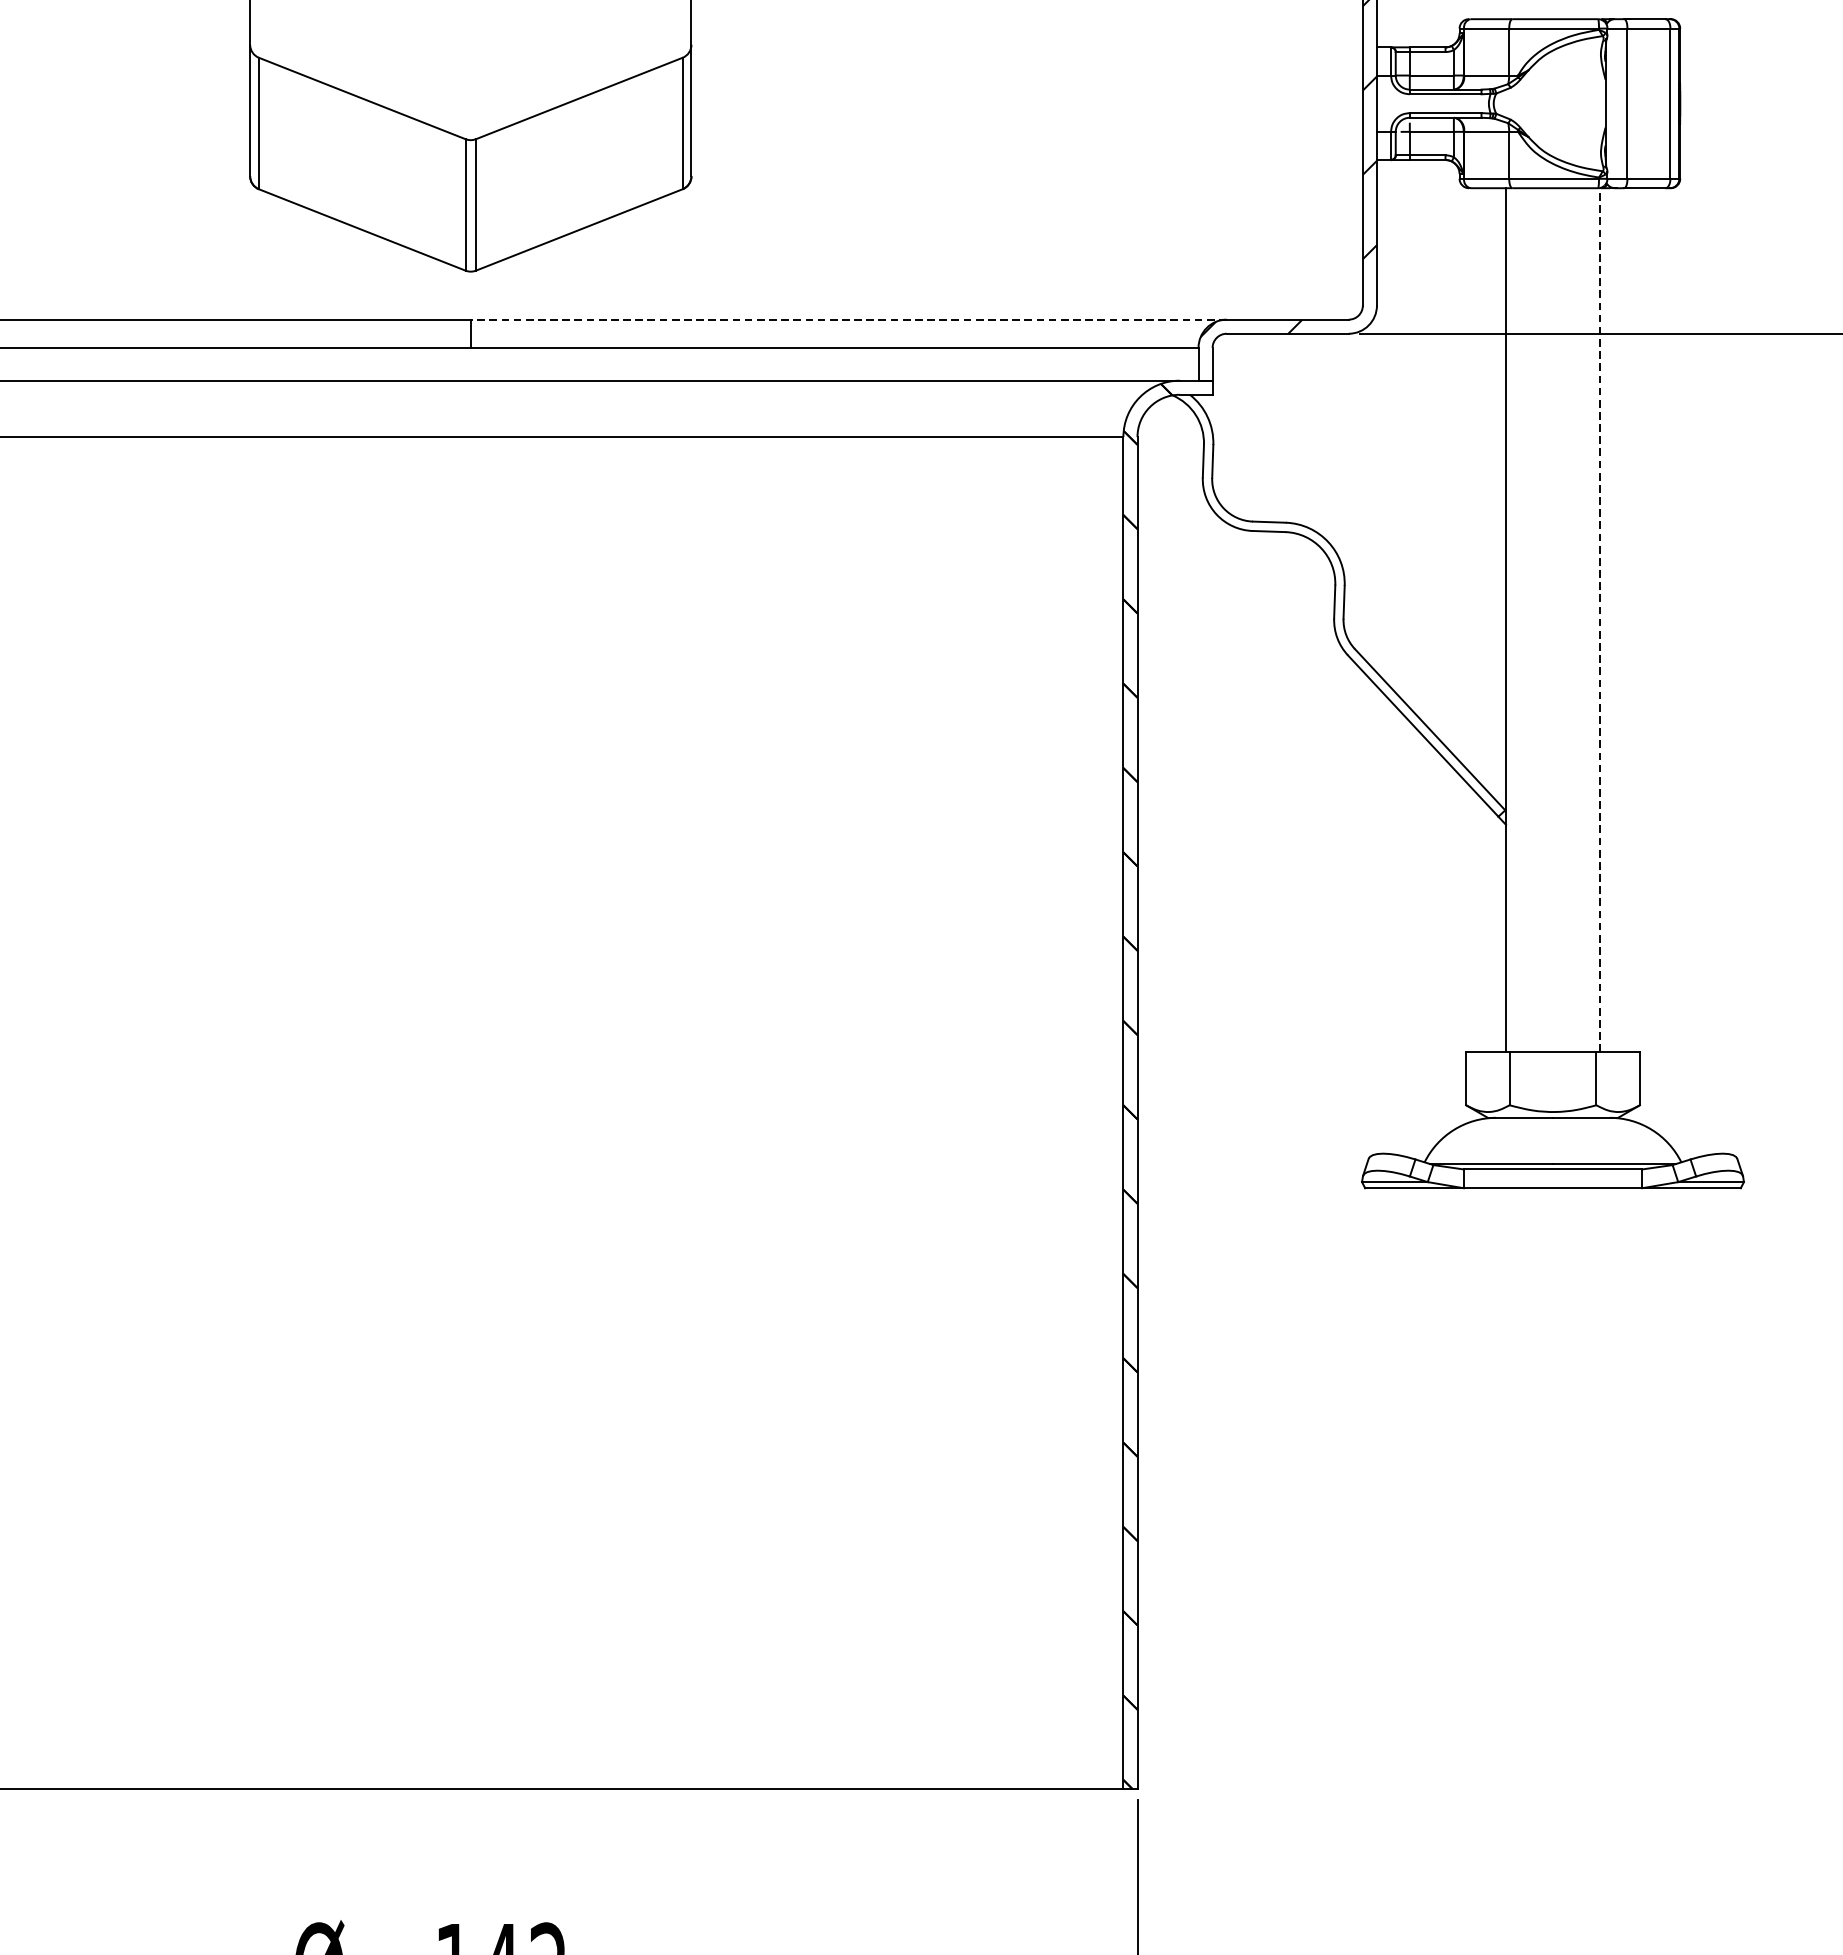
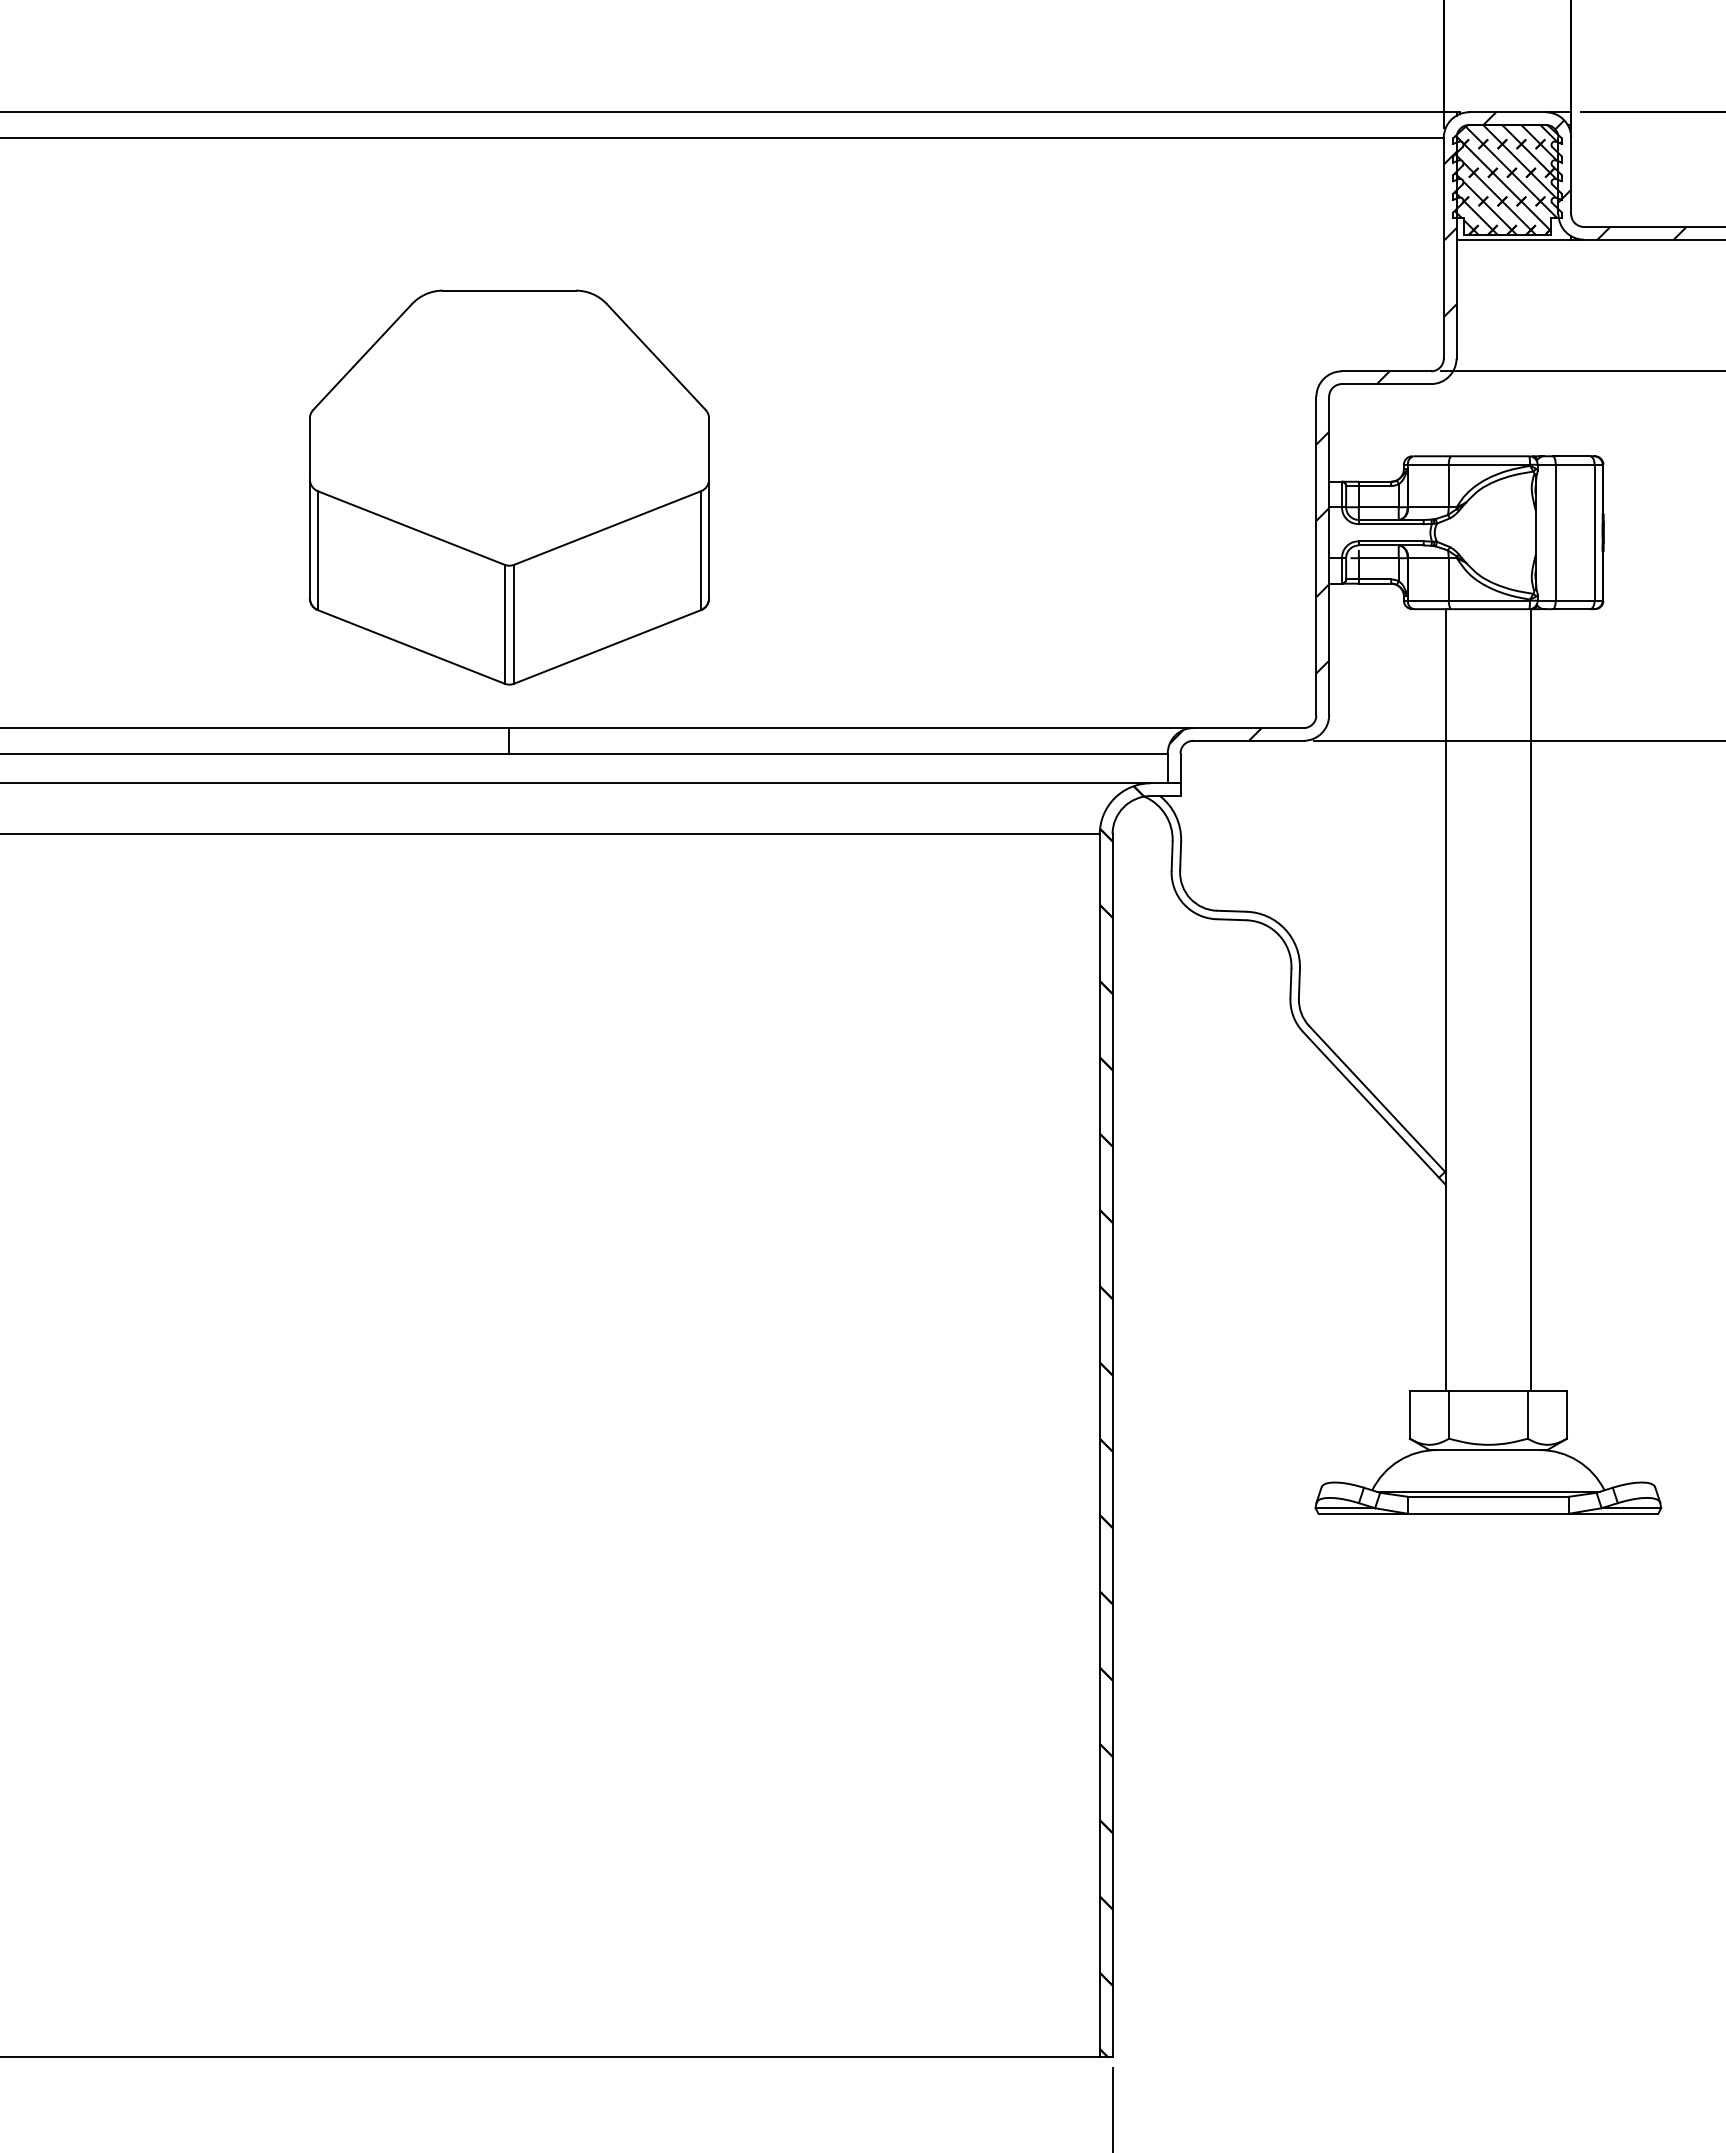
line: (848, 320) -> (851, 728), dashed -> solid
line: (1599, 619) -> (1530, 999), dashed -> solid

